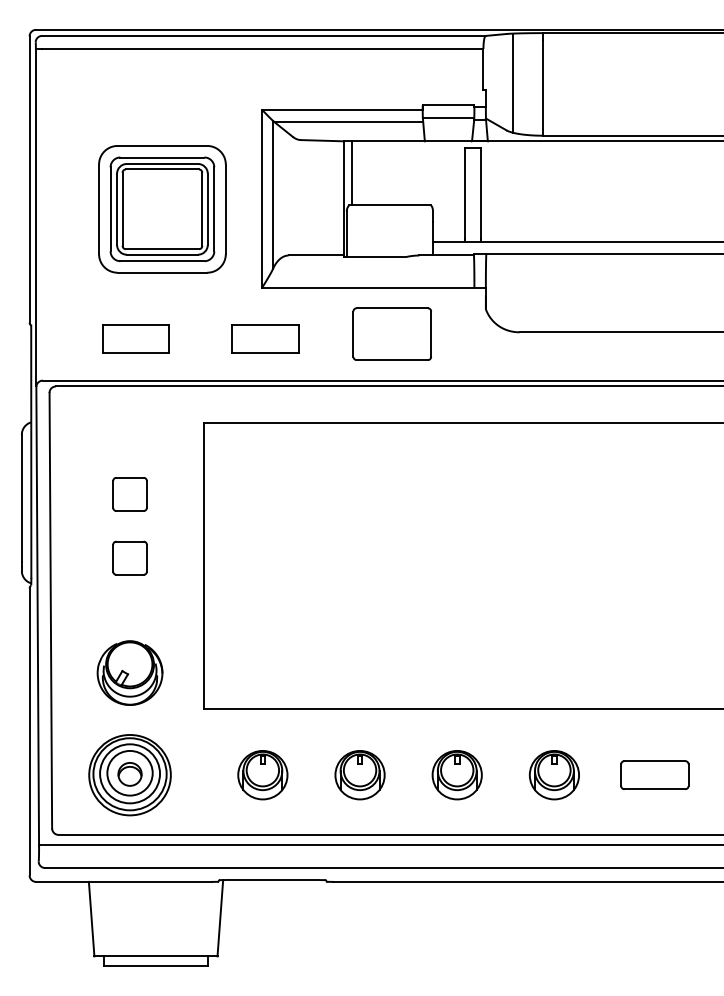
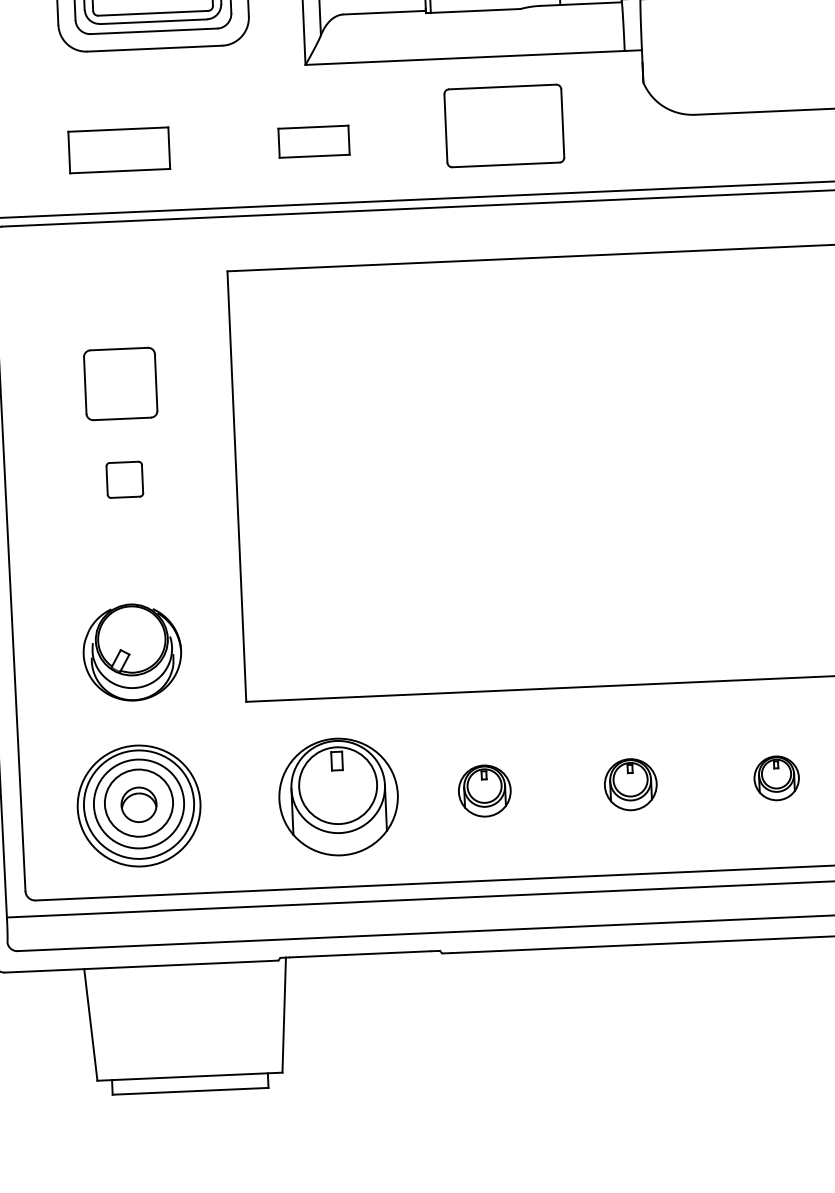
part: (265, 338) -> (314, 140), size x0.7
part: (129, 494) -> (119, 384), size x1.4
part: (129, 557) -> (123, 478), size x0.7
part: (262, 775) -> (338, 797), size x1.6
part: (359, 775) -> (484, 791), size x0.7
part: (456, 775) -> (629, 785), size x0.7
part: (553, 775) -> (775, 778), size x0.6

